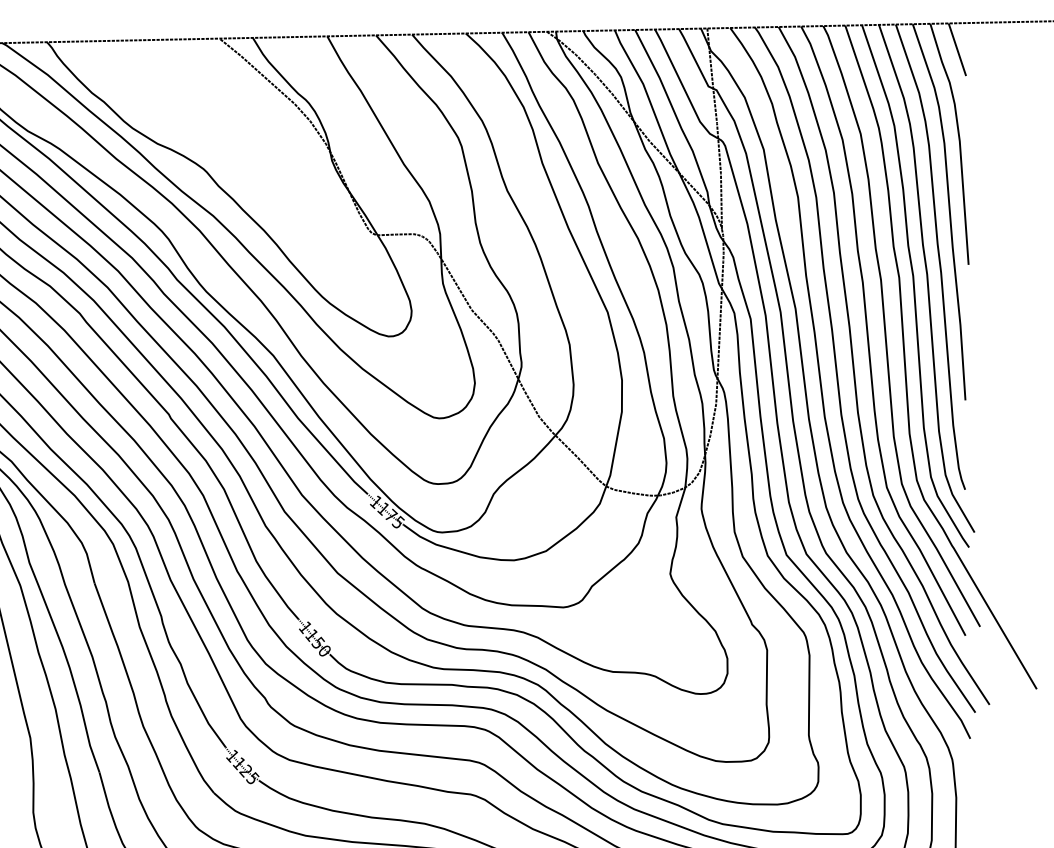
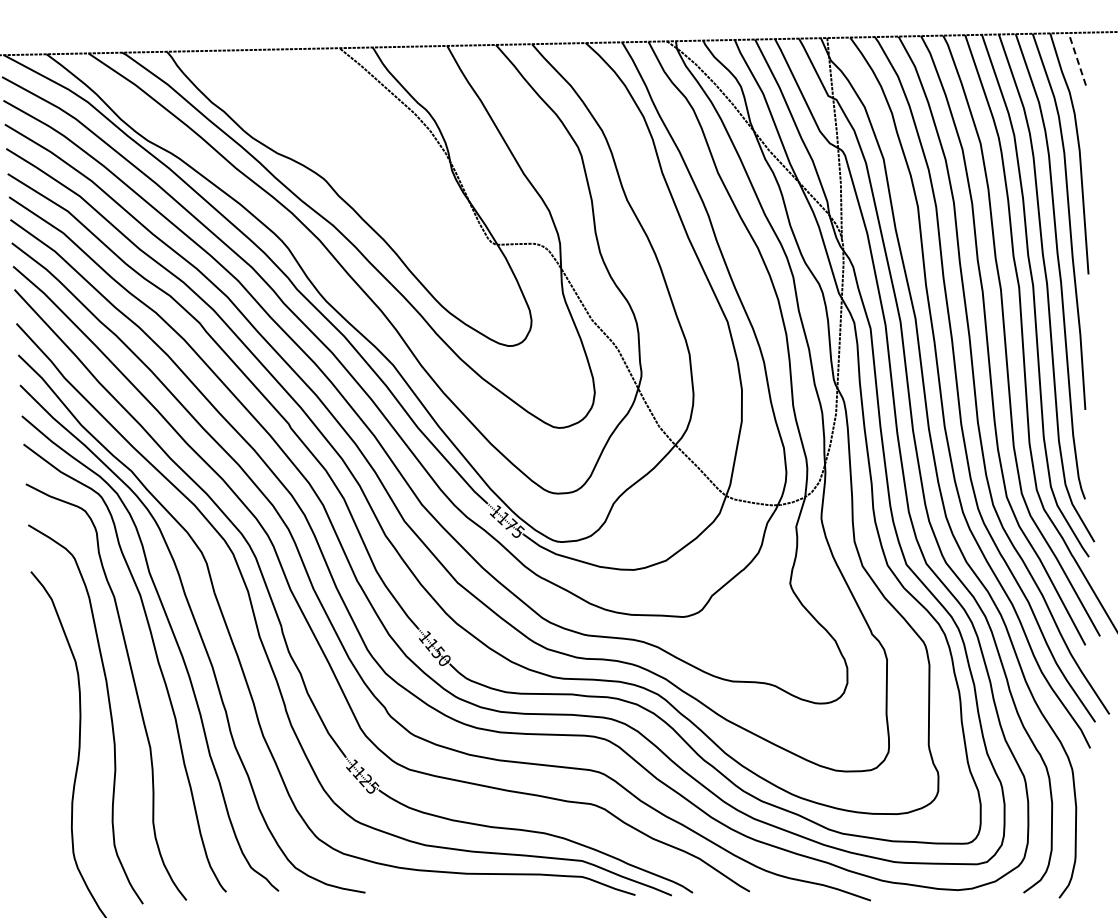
line: (957, 49) -> (1077, 59), solid -> dashed

